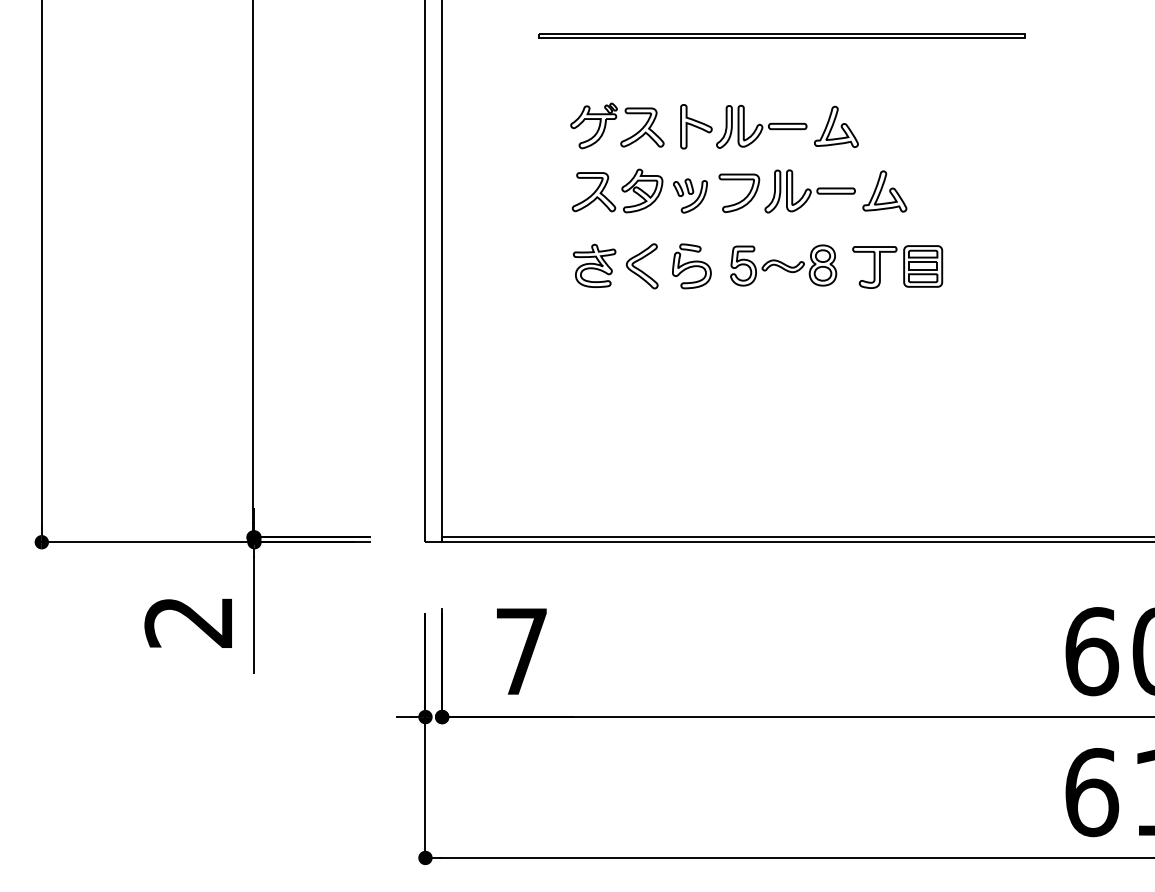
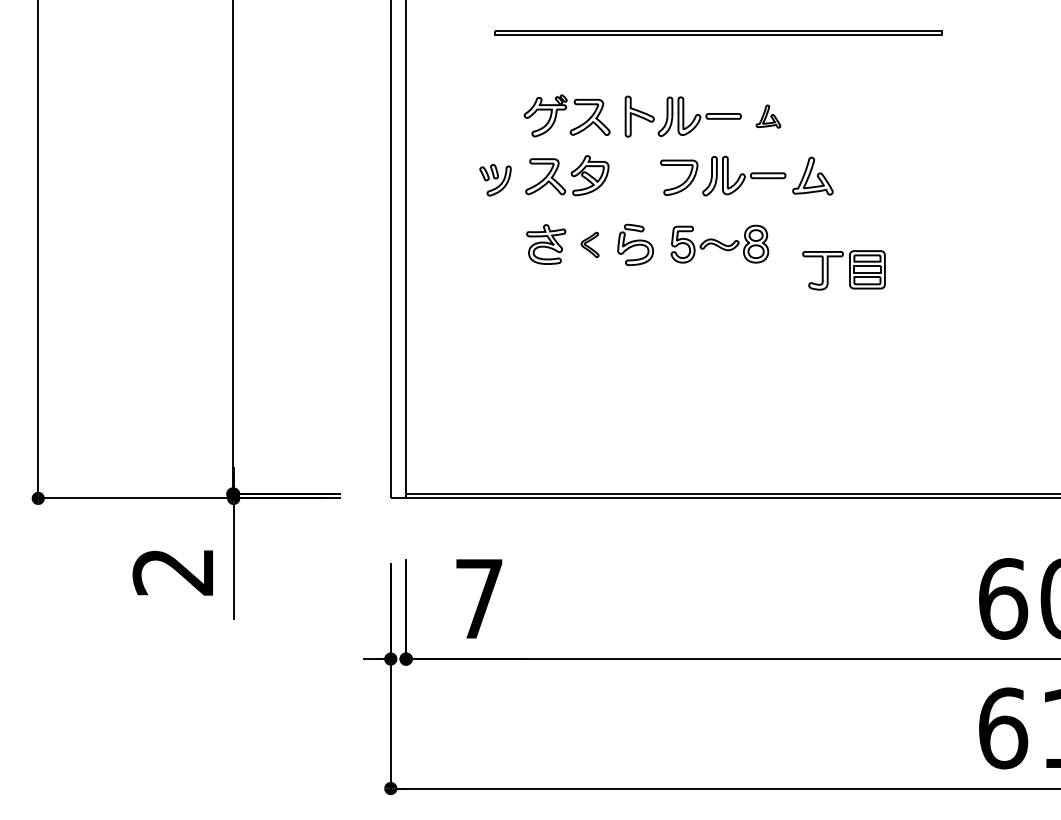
part: (836, 126) -> (768, 116), size x0.6
part: (690, 195) -> (495, 179), moved
part: (642, 266) -> (590, 245), size x0.6
part: (897, 266) -> (843, 269), moved

